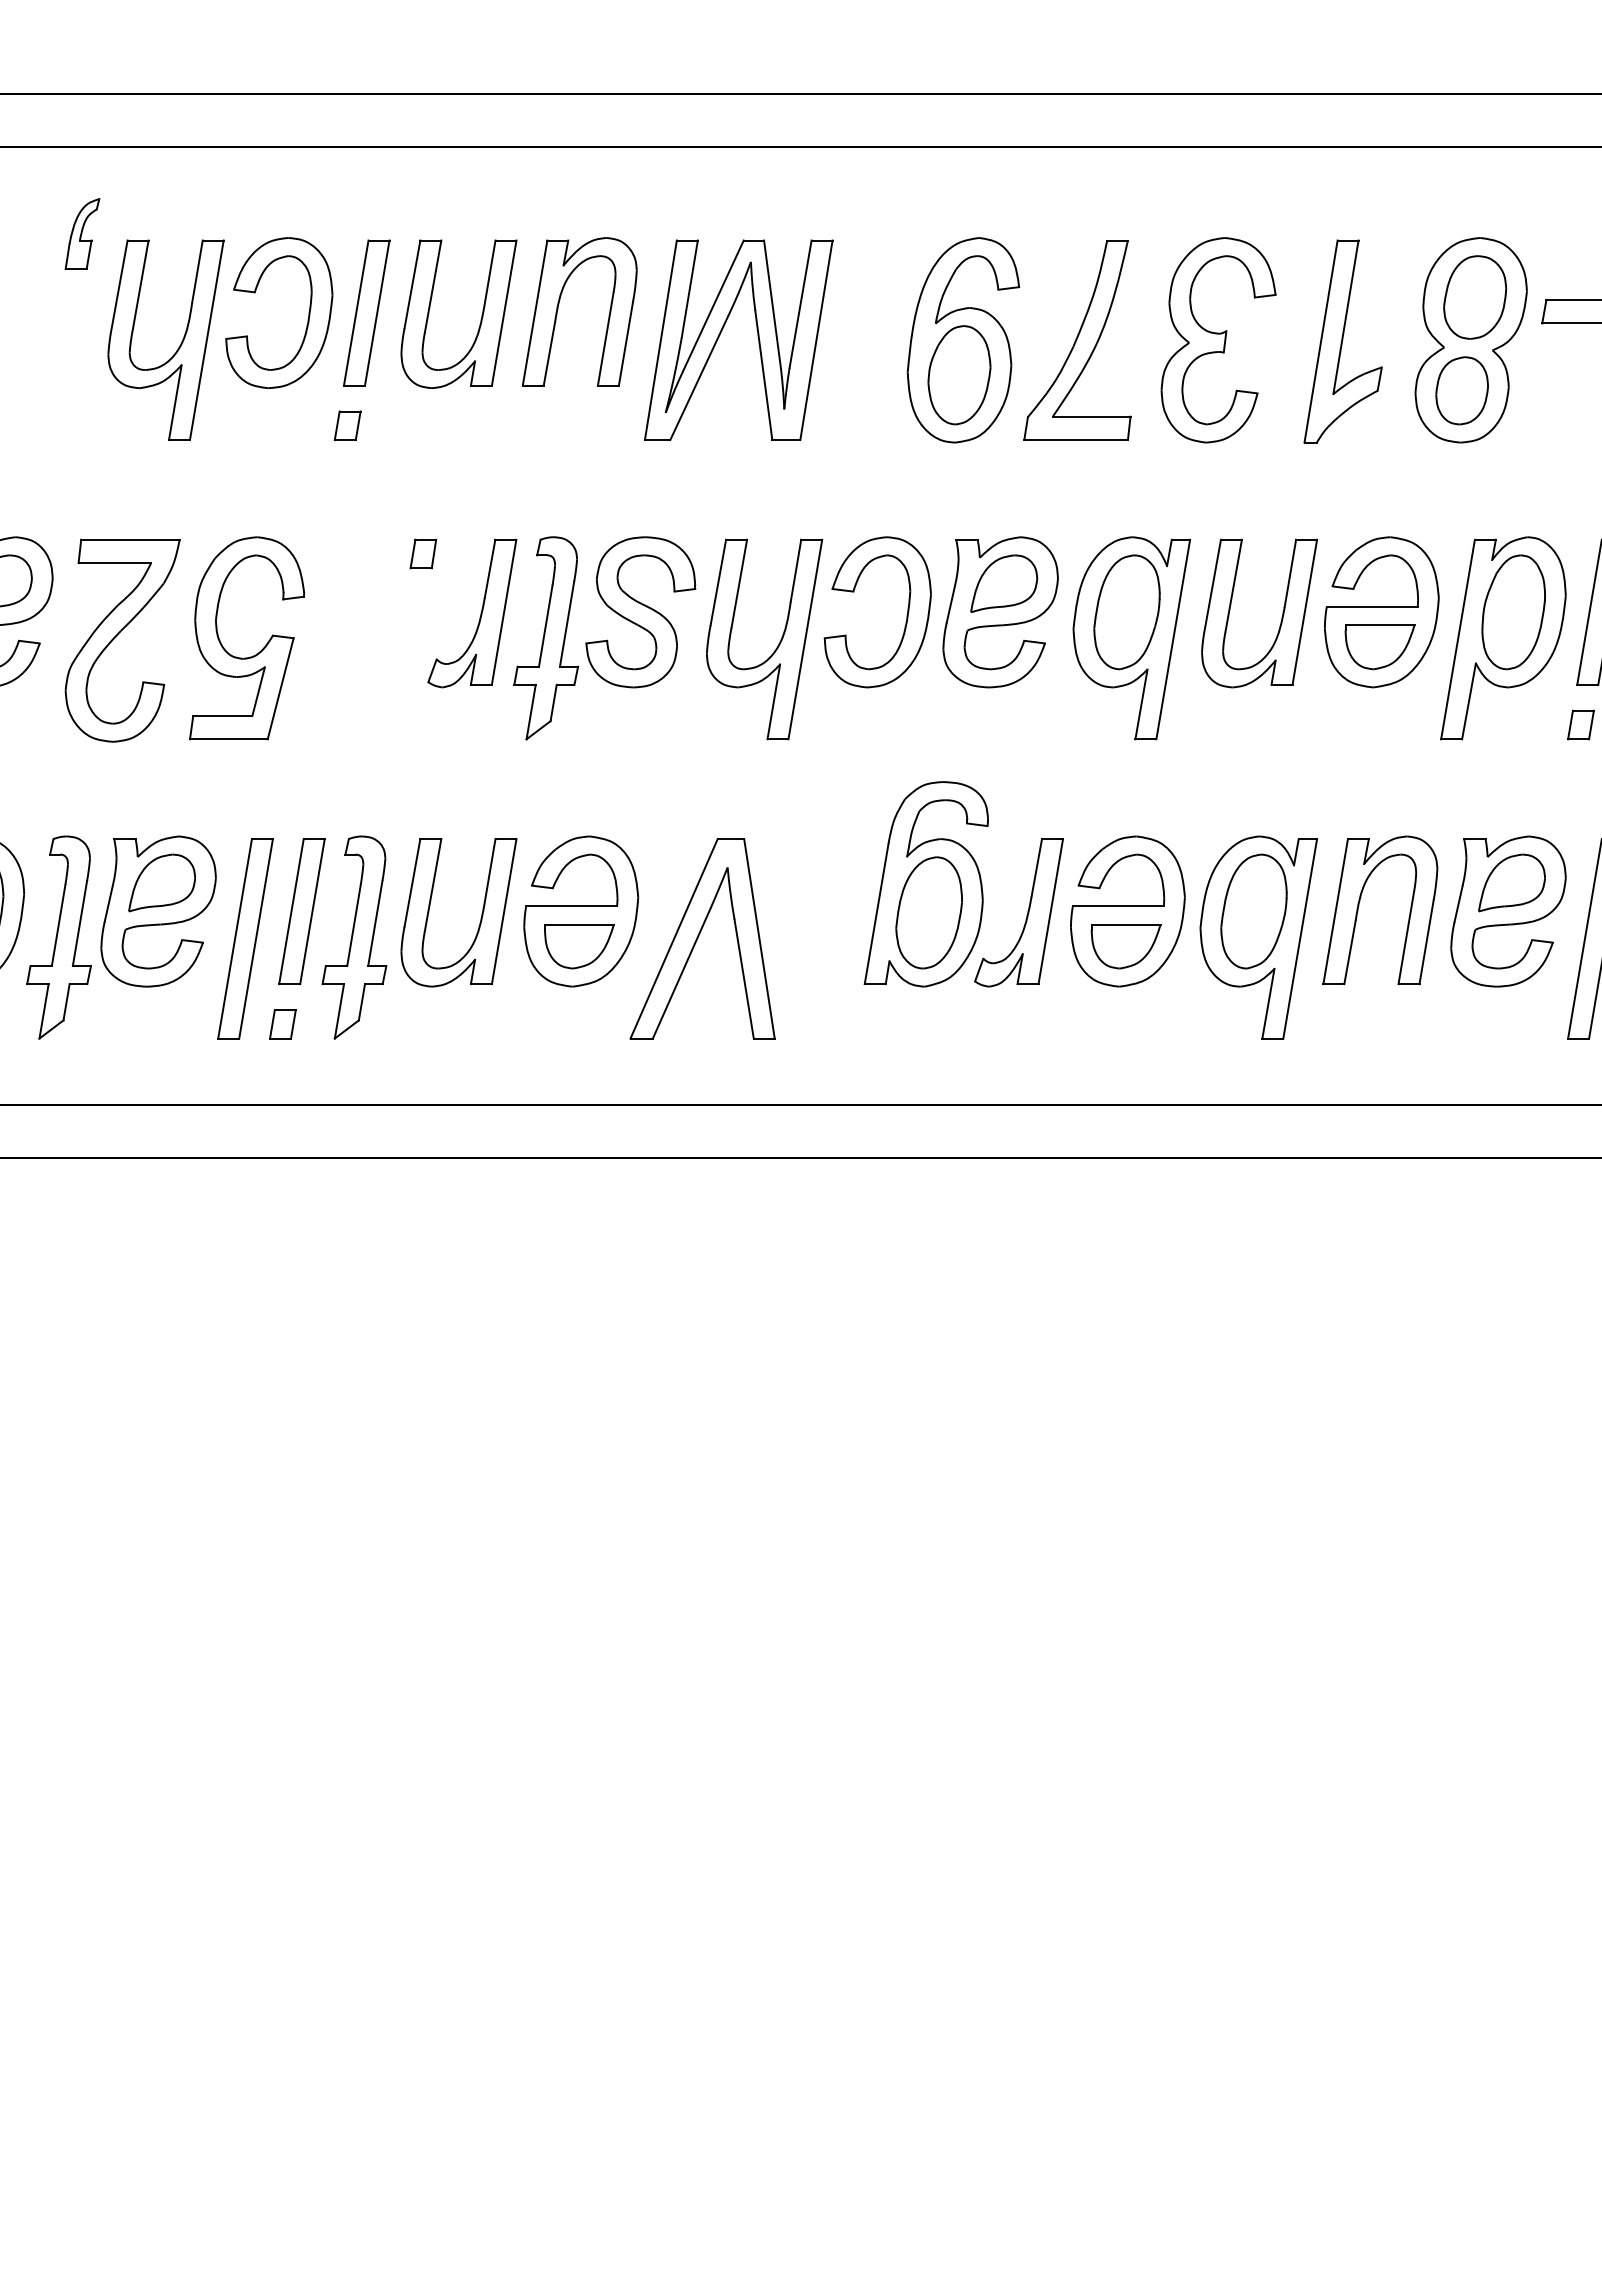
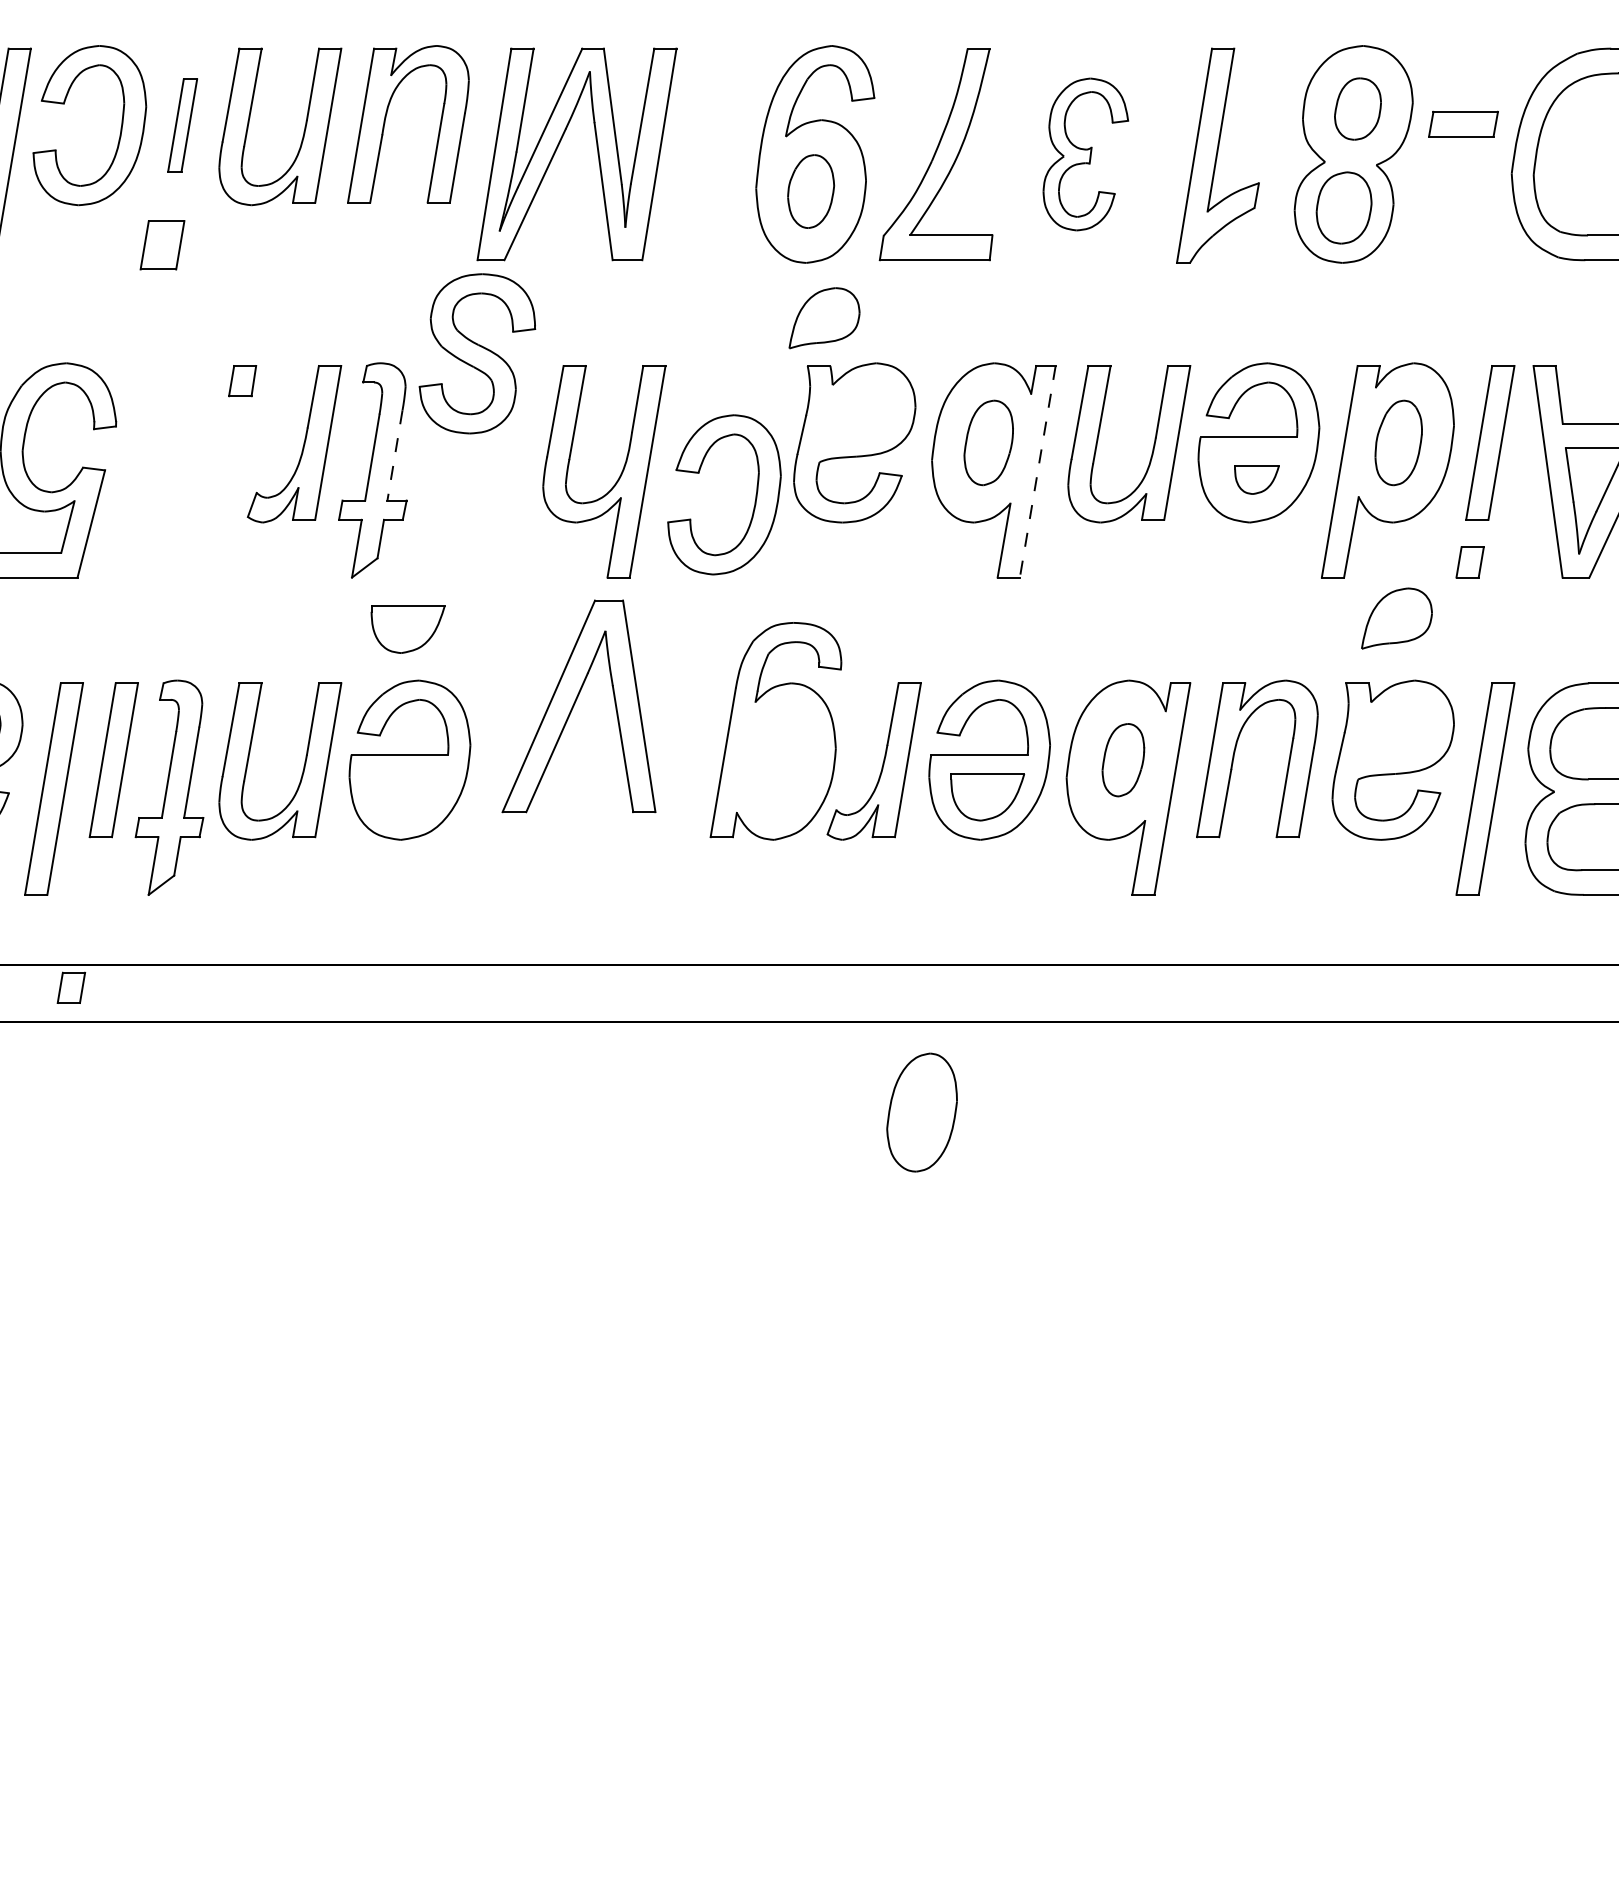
part: (1475, 297) -> (1358, 109), size x0.7
part: (366, 312) -> (182, 124), size x0.6
part: (1218, 340) -> (1085, 154), size x0.7
part: (959, 375) -> (811, 191), size x0.7
part: (347, 425) -> (162, 244), size x1.6
part: (1004, 583) -> (824, 317), moved
part: (640, 612) -> (477, 354), moved
part: (1126, 612) -> (988, 443), size x0.7
part: (1513, 612) -> (1398, 443), size x0.7
part: (906, 615) -> (754, 498), moved
line: (567, 624) -> (395, 455), solid -> dashed
line: (1173, 640) -> (1038, 472), solid -> dashed
part: (1379, 647) -> (1256, 480), size x0.6
part: (1511, 882) -> (1396, 618), moved
part: (1253, 911) -> (1122, 760), size x0.6
part: (928, 912) -> (921, 1112), moved
part: (702, 938) -> (578, 706), moved
part: (579, 946) -> (408, 629), moved
part: (282, 1024) -> (70, 988), moved

